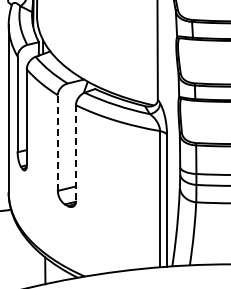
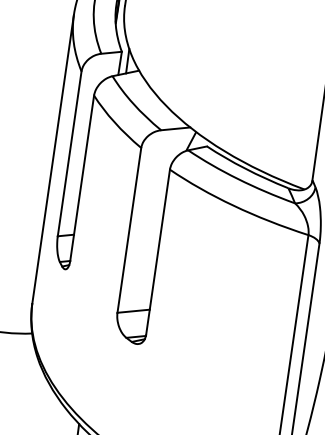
line: (57, 143) -> (128, 231), dashed -> solid
line: (75, 153) -> (157, 252), dashed -> solid

